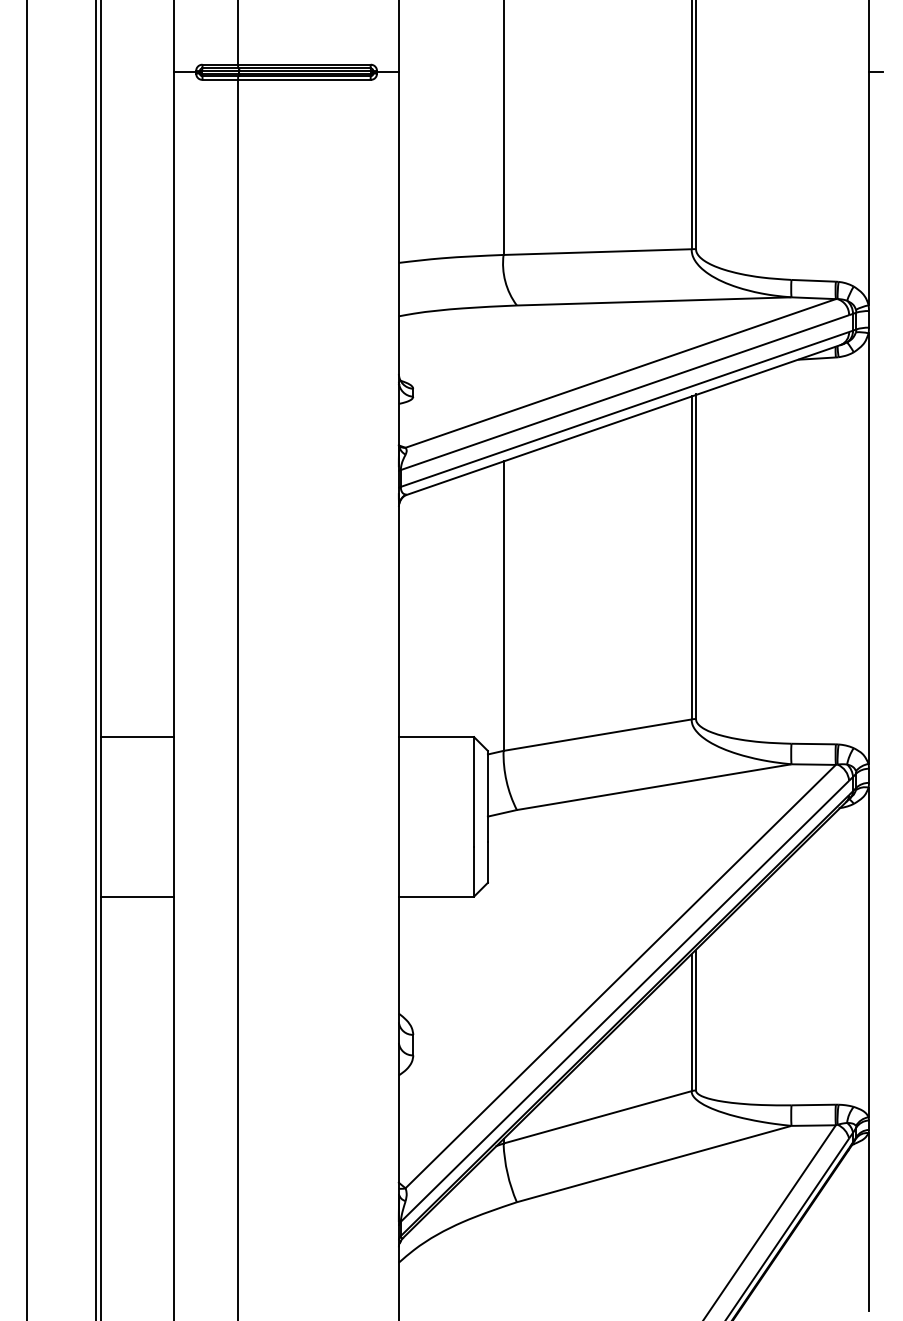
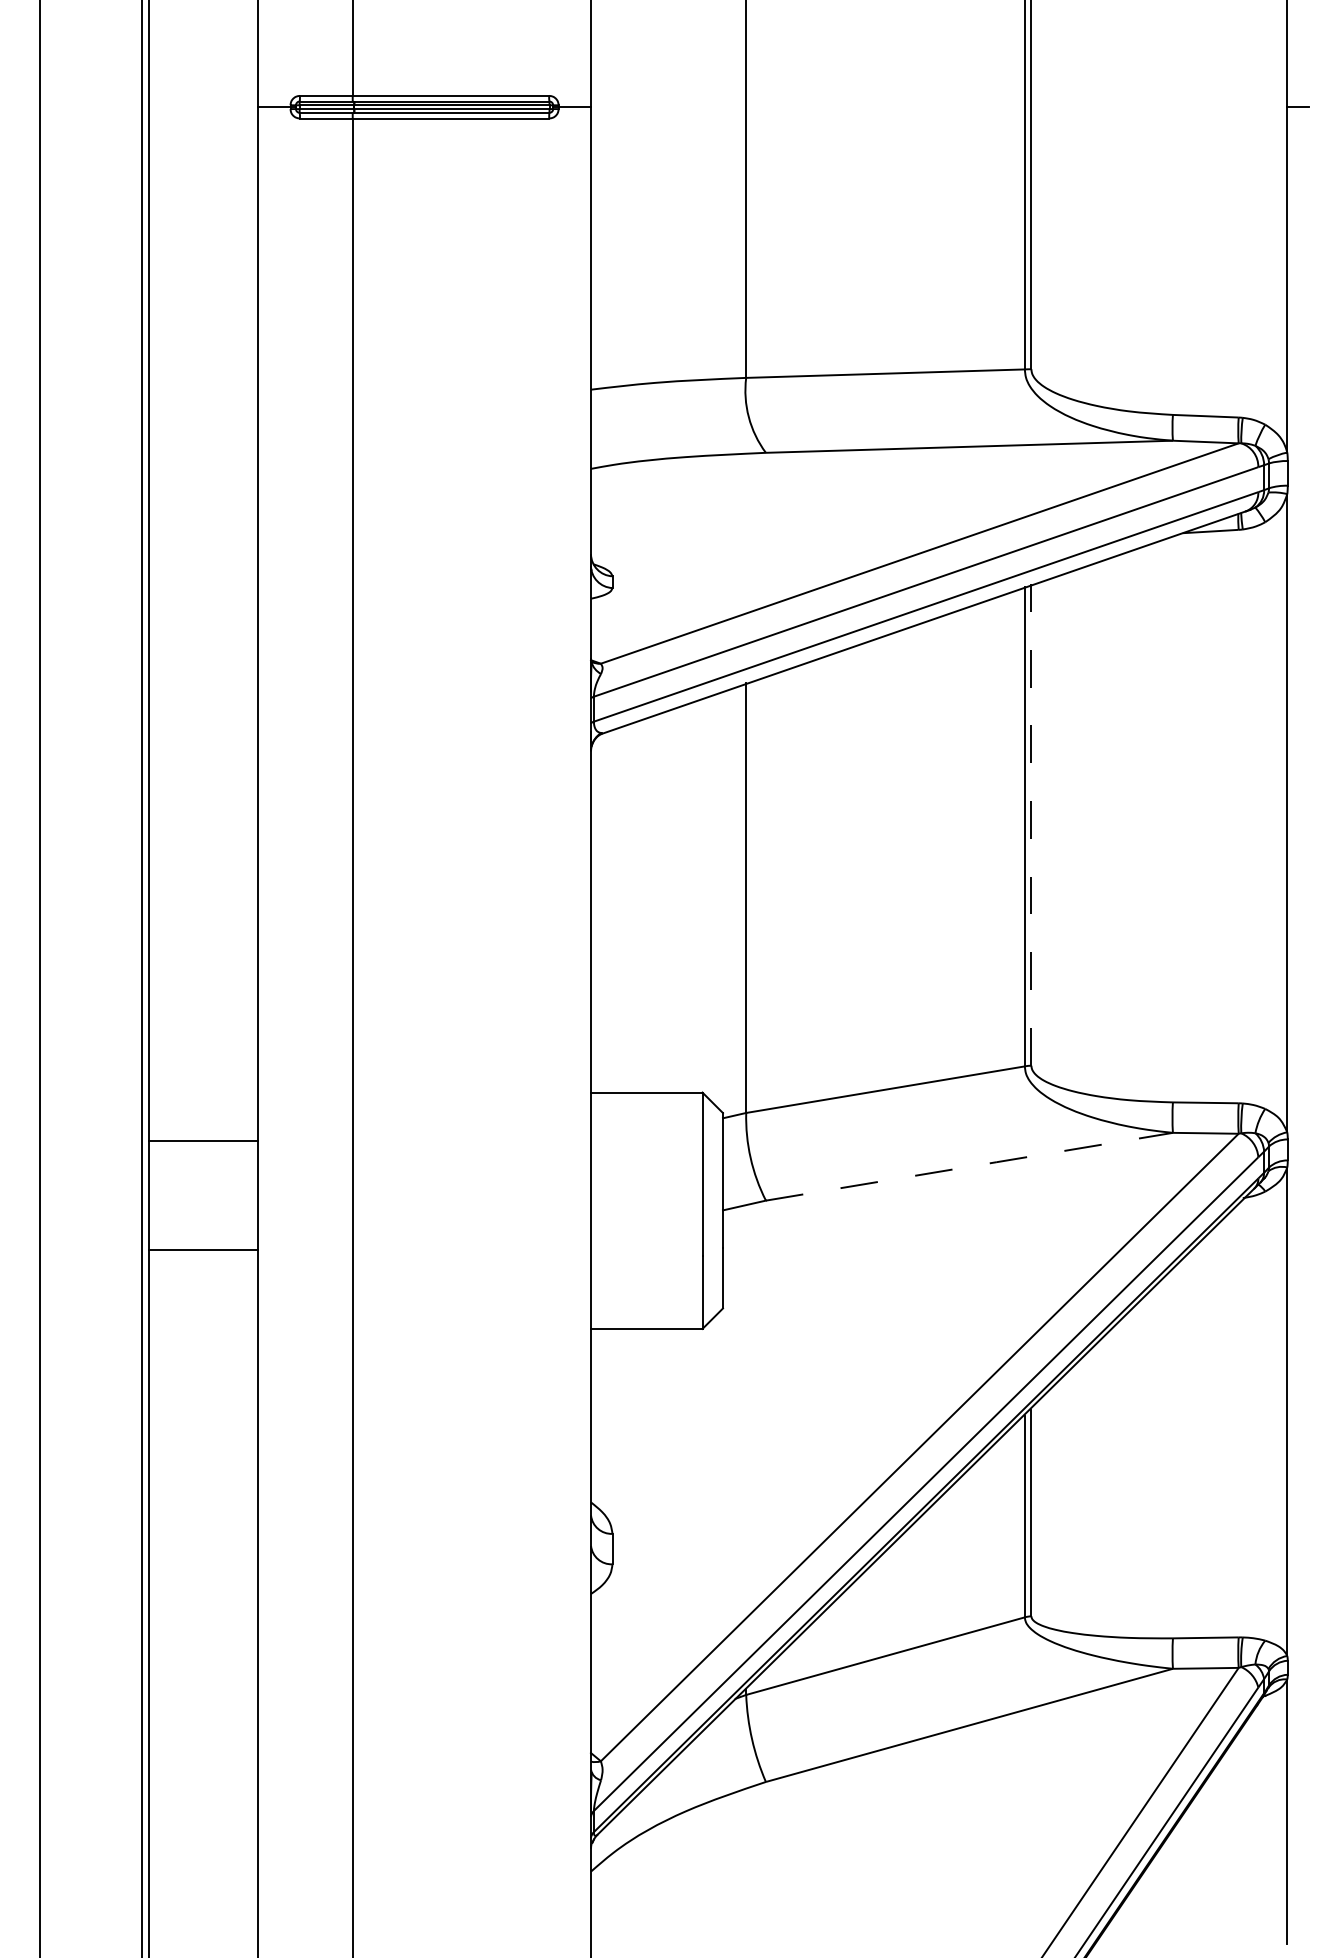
line: (696, 556) -> (1032, 824), solid -> dashed
line: (137, 737) -> (203, 1142), moved
line: (654, 787) -> (969, 1167), solid -> dashed
line: (137, 896) -> (203, 1250), moved

